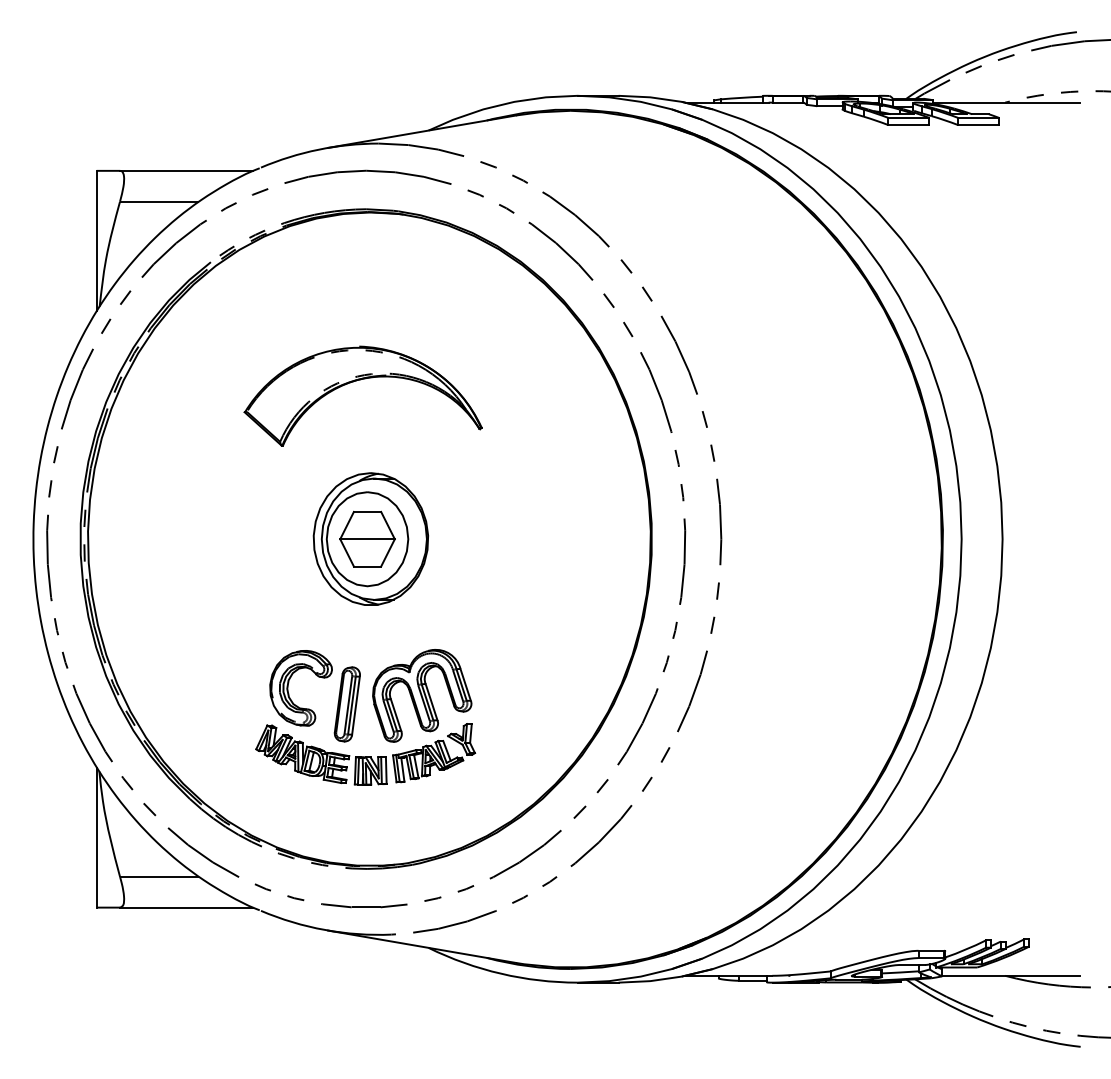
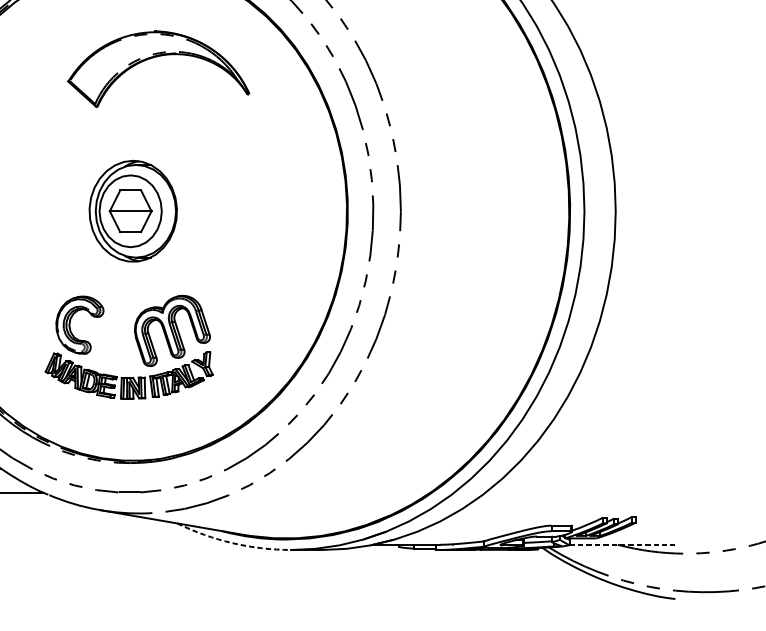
part: (360, 380) -> (156, 57), moved
part: (346, 704) -> (114, 337), removed
arc: (501, 973) -> (233, 542), solid -> dashed
line: (1011, 975) -> (622, 544), solid -> dashed

